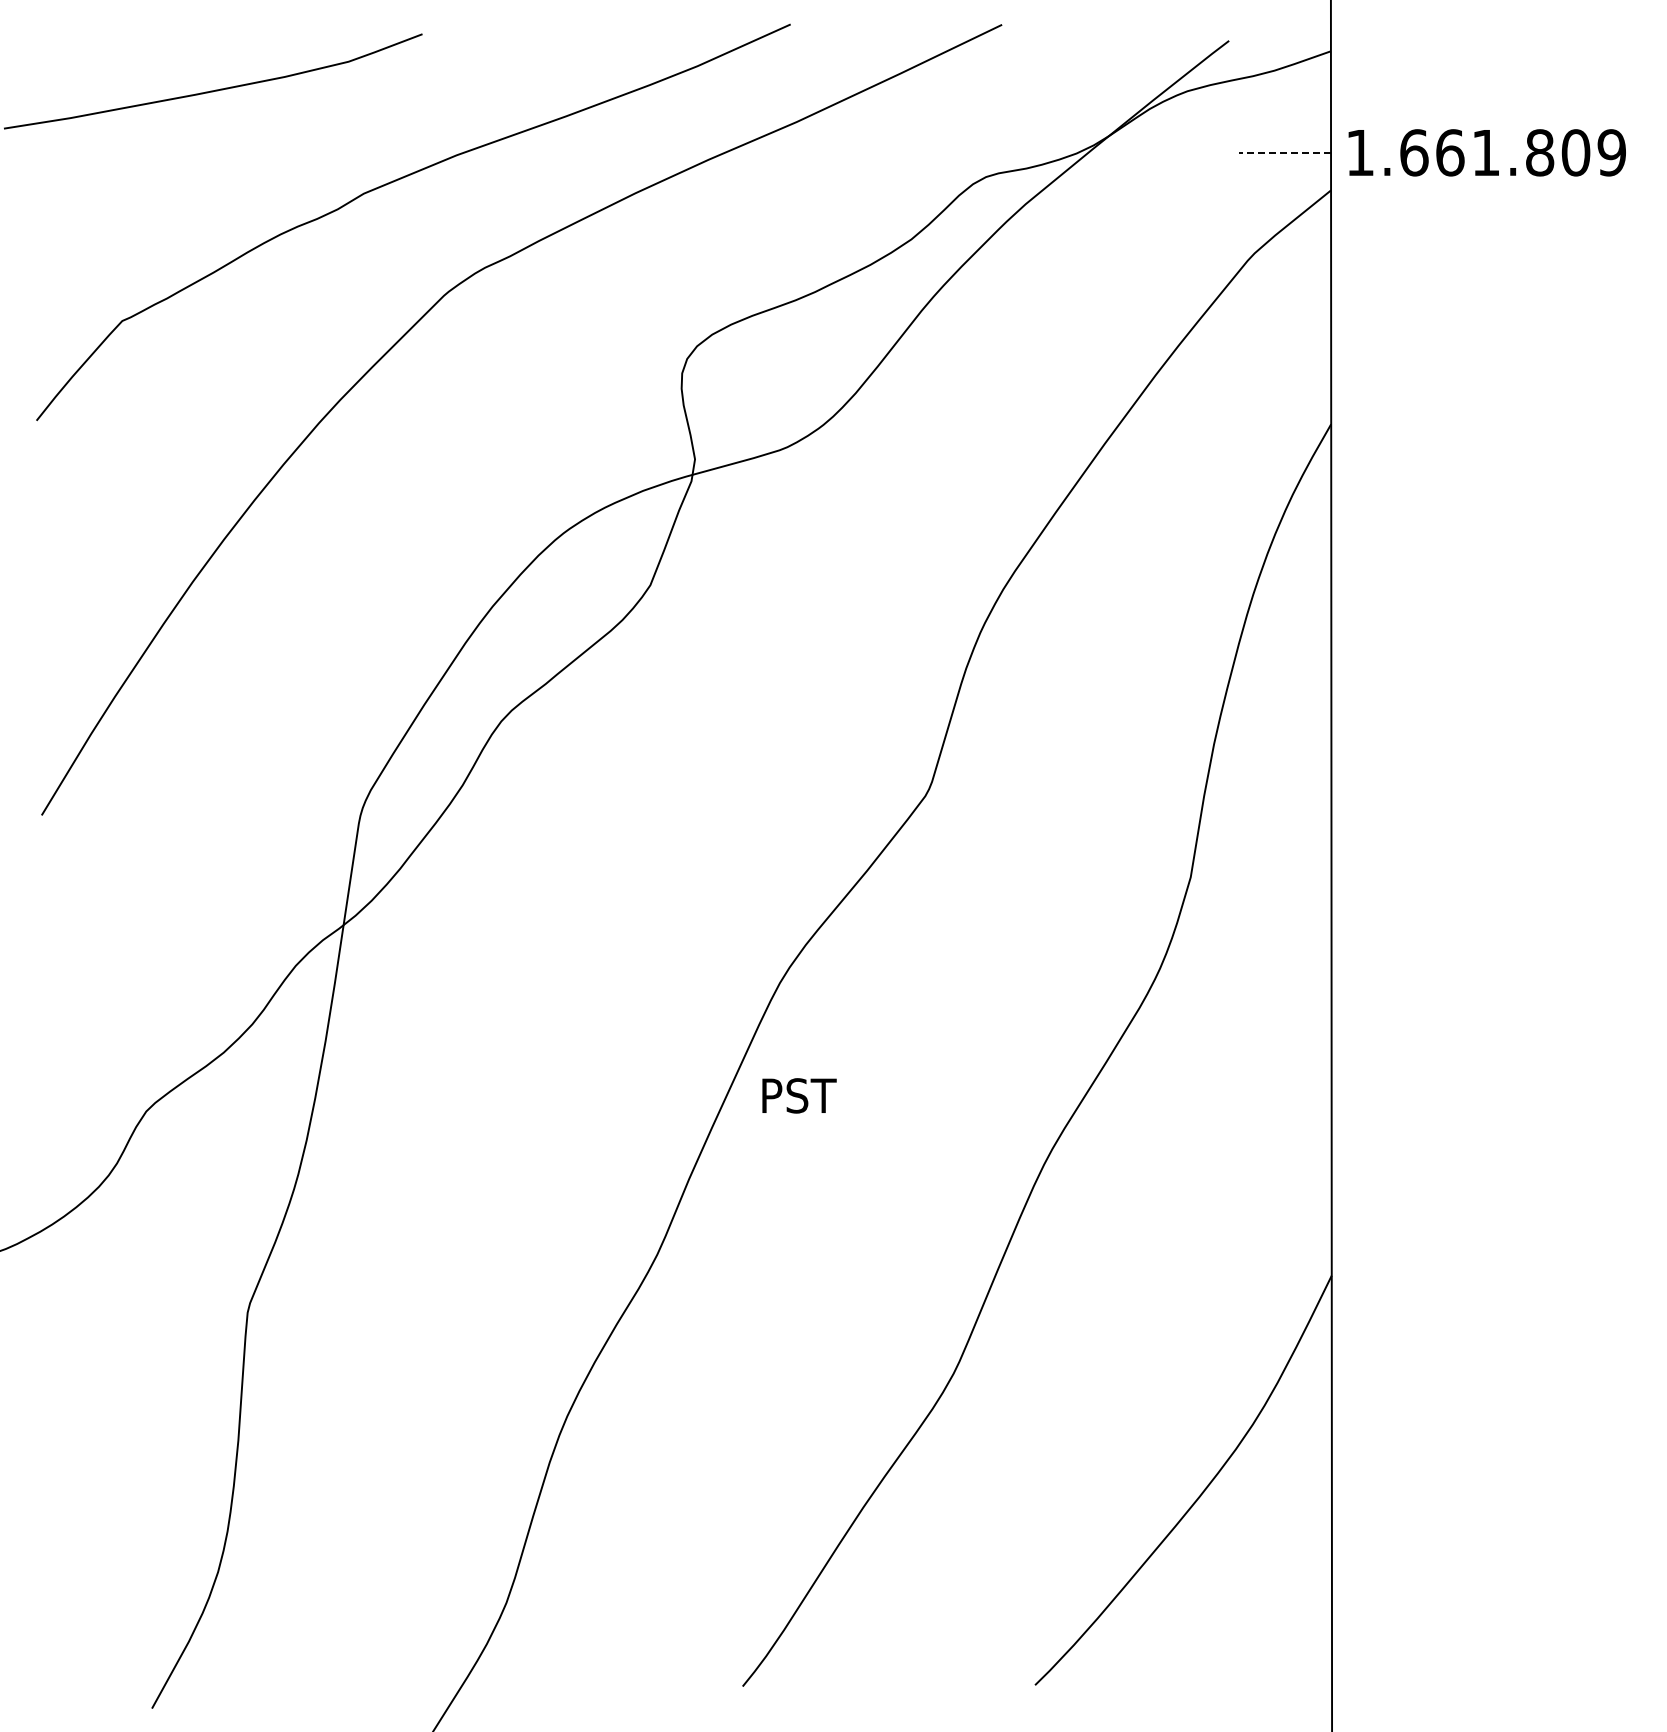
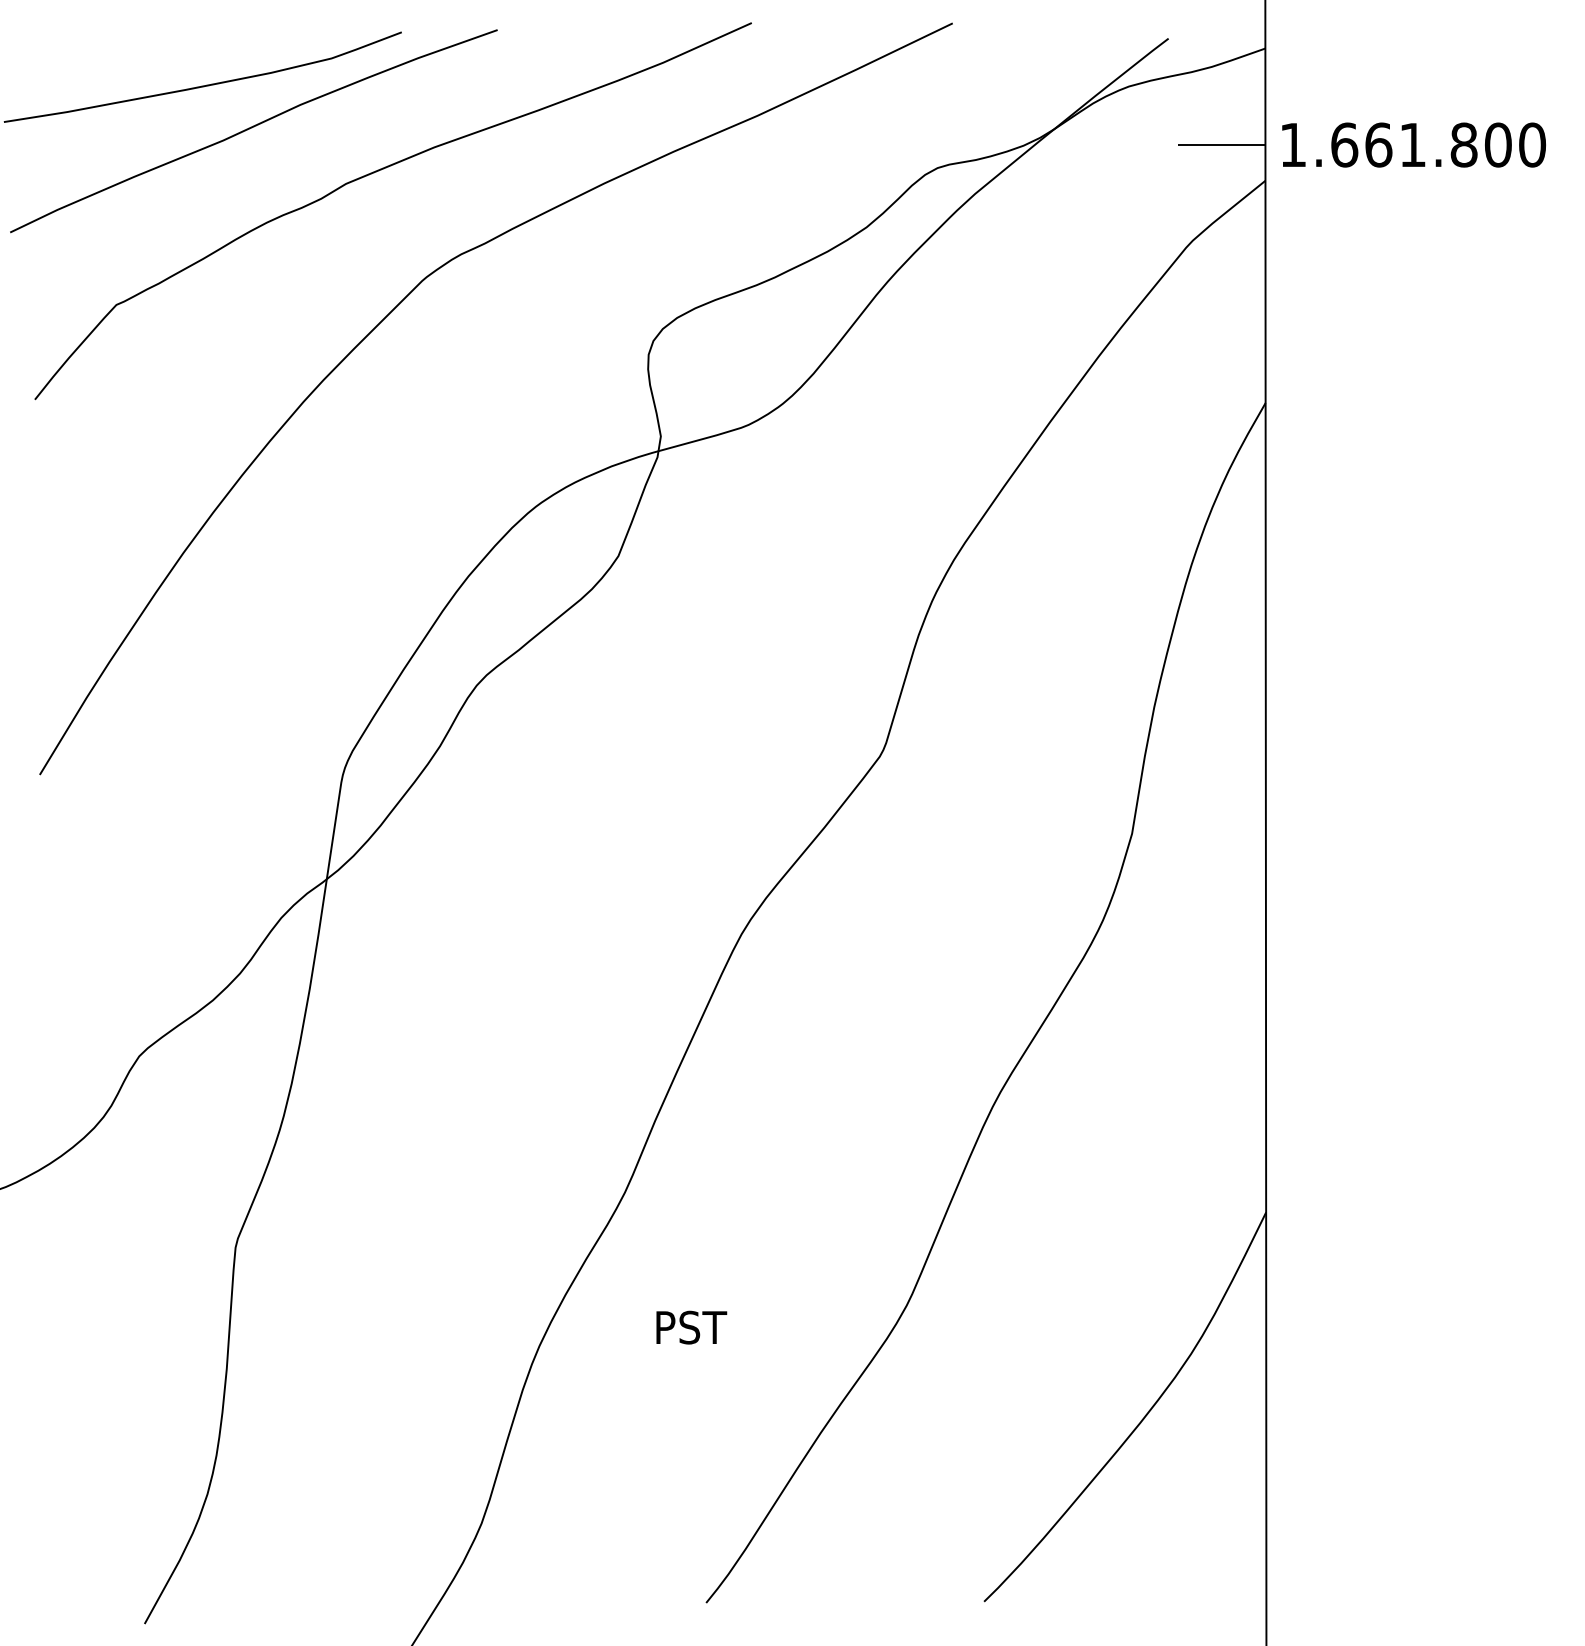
curve: (264, 135) -> (251, 128), added
line: (1285, 152) -> (1222, 144), dashed -> solid
text: (1611, 152) -> (1532, 144), 1.661.809 -> 1.661.800
text: (799, 1095) -> (691, 1327), moved

